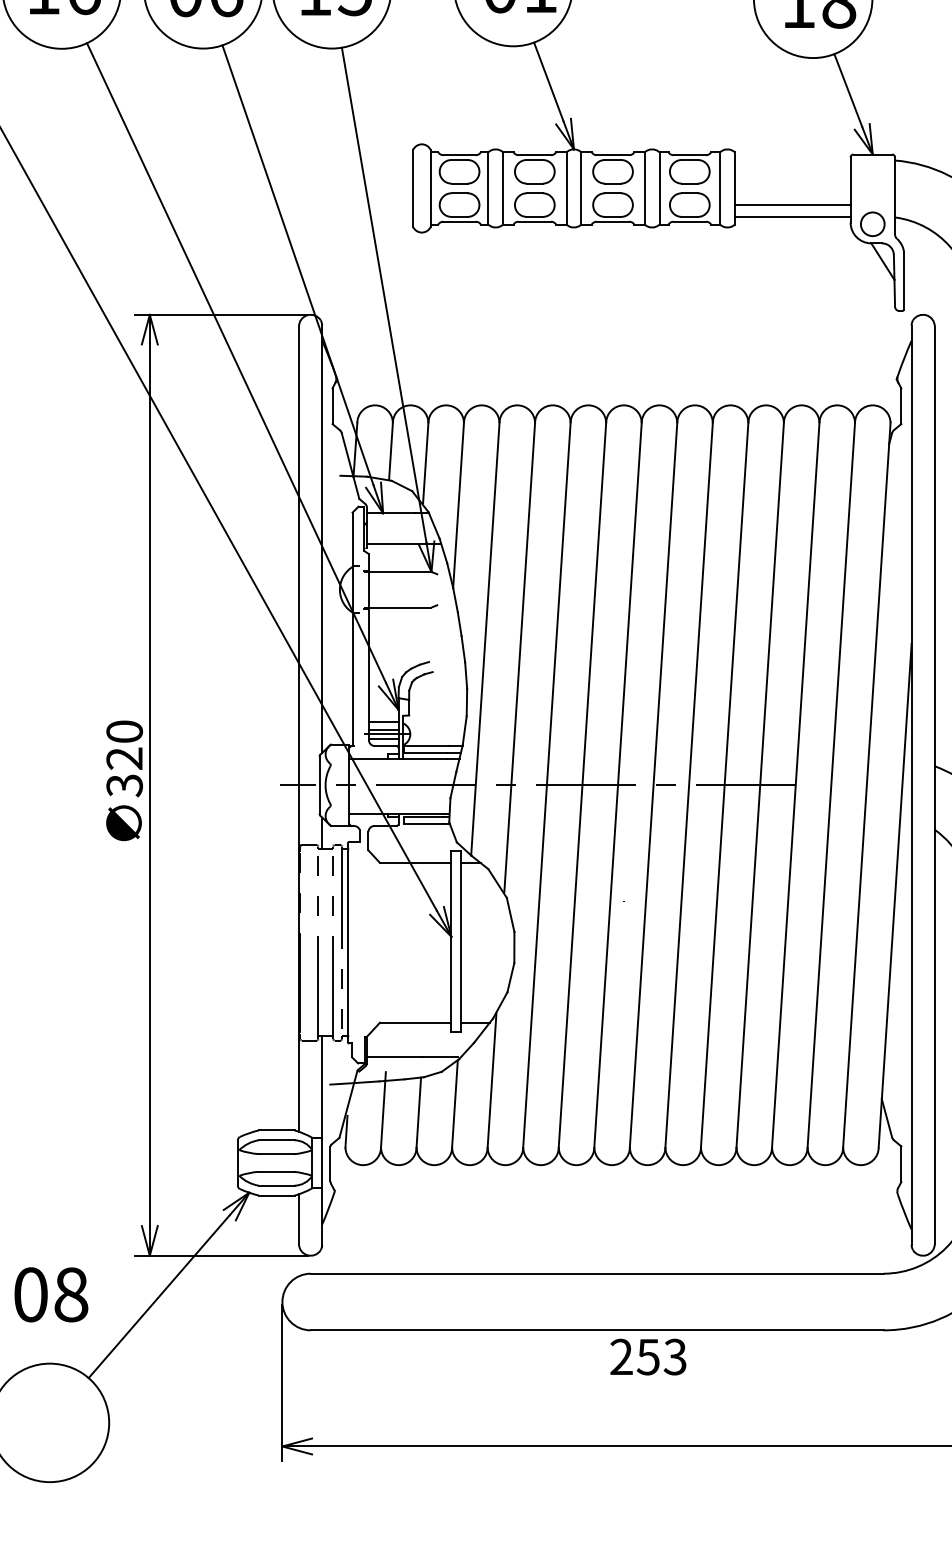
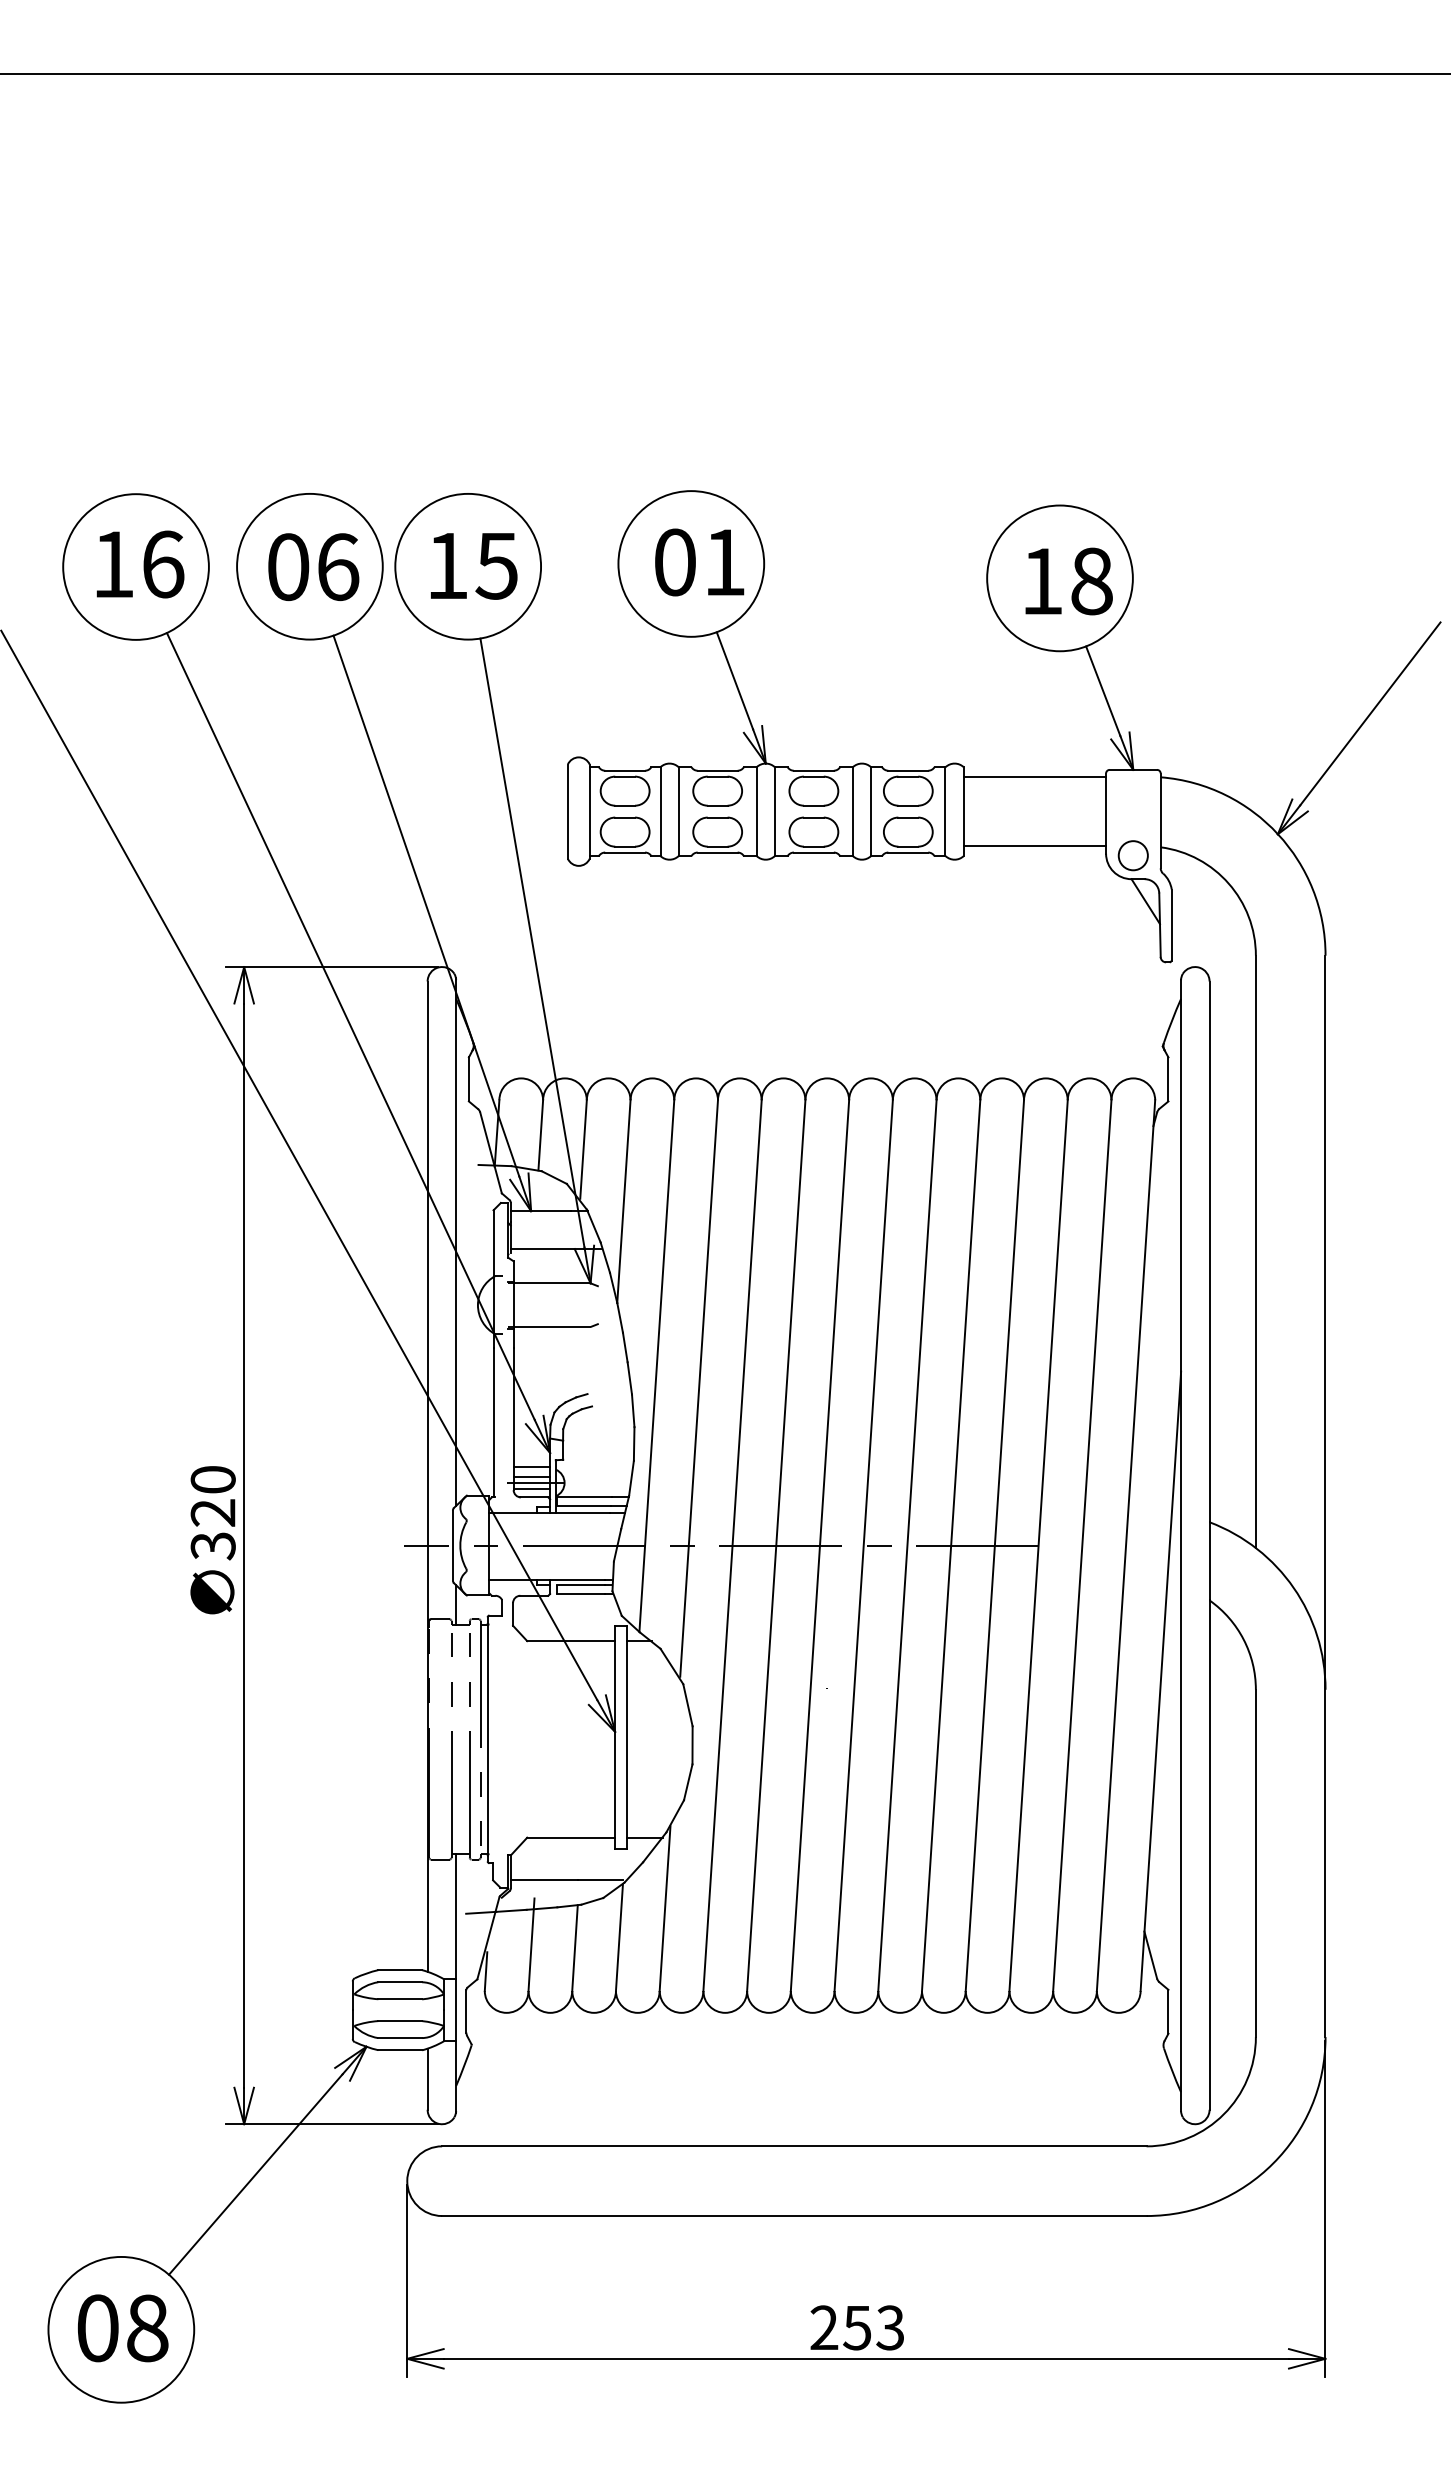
line: (792, 204) -> (1034, 776), moved
text: (51, 1294) -> (123, 2328), moved
text: (647, 1356) -> (856, 2327), moved

